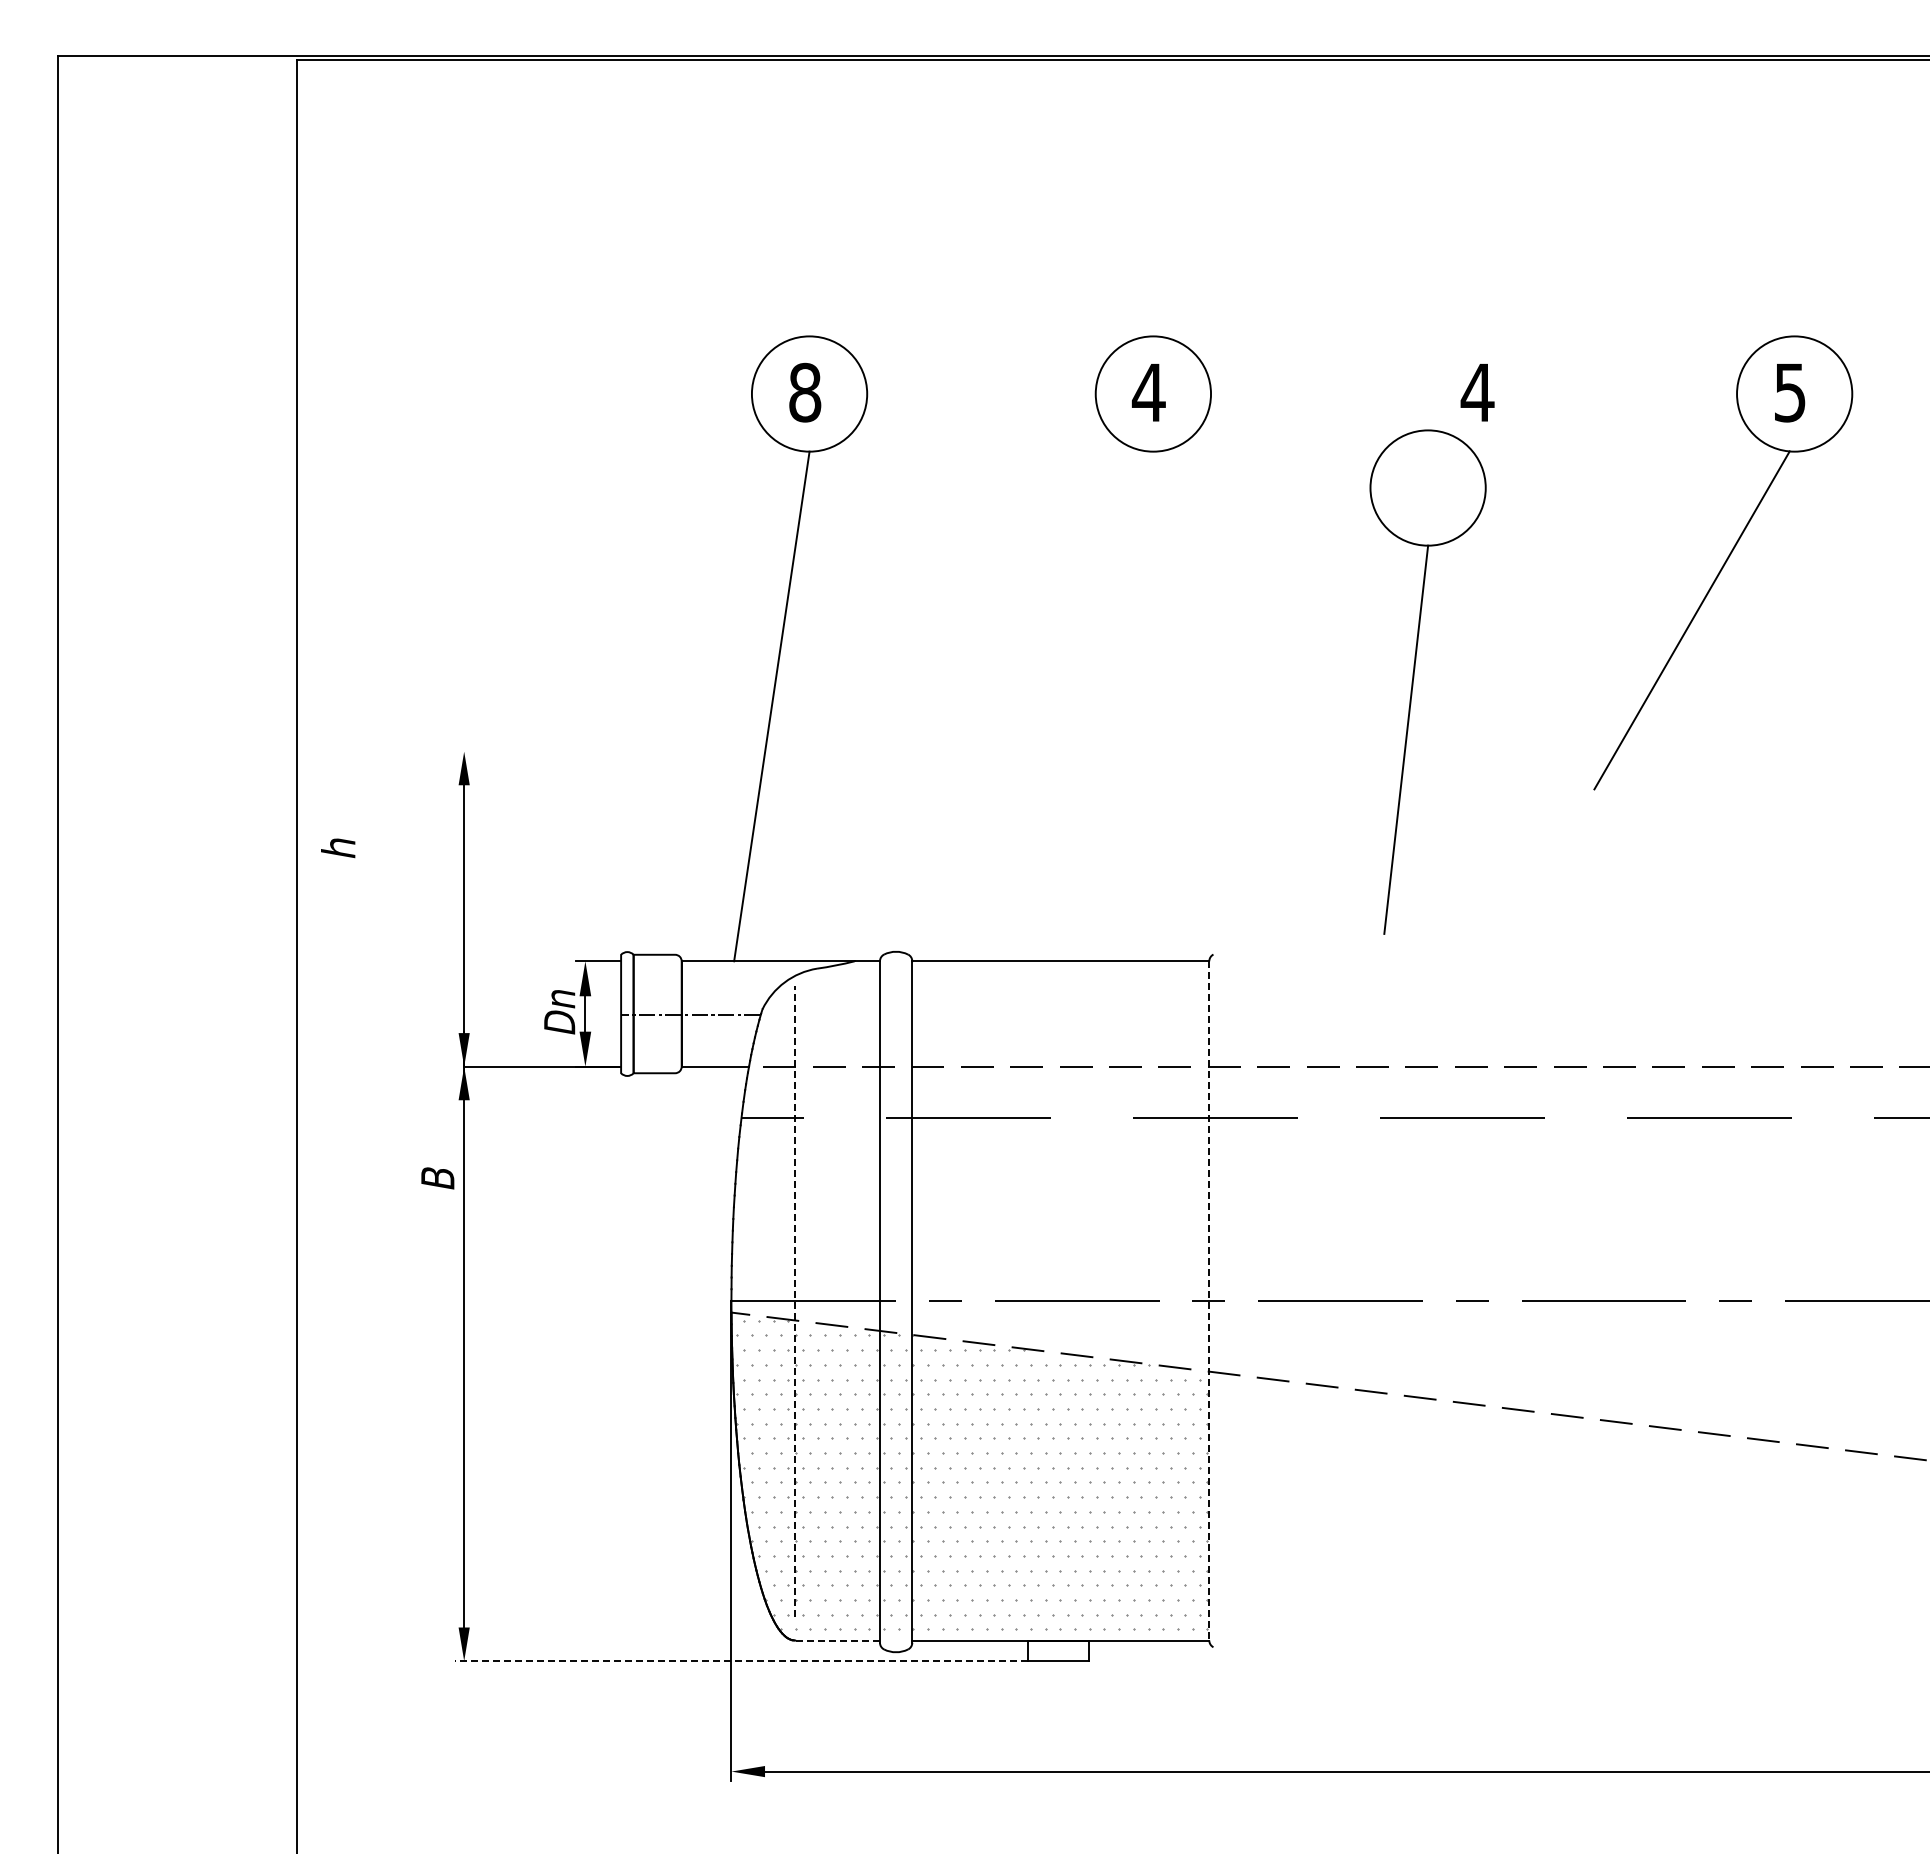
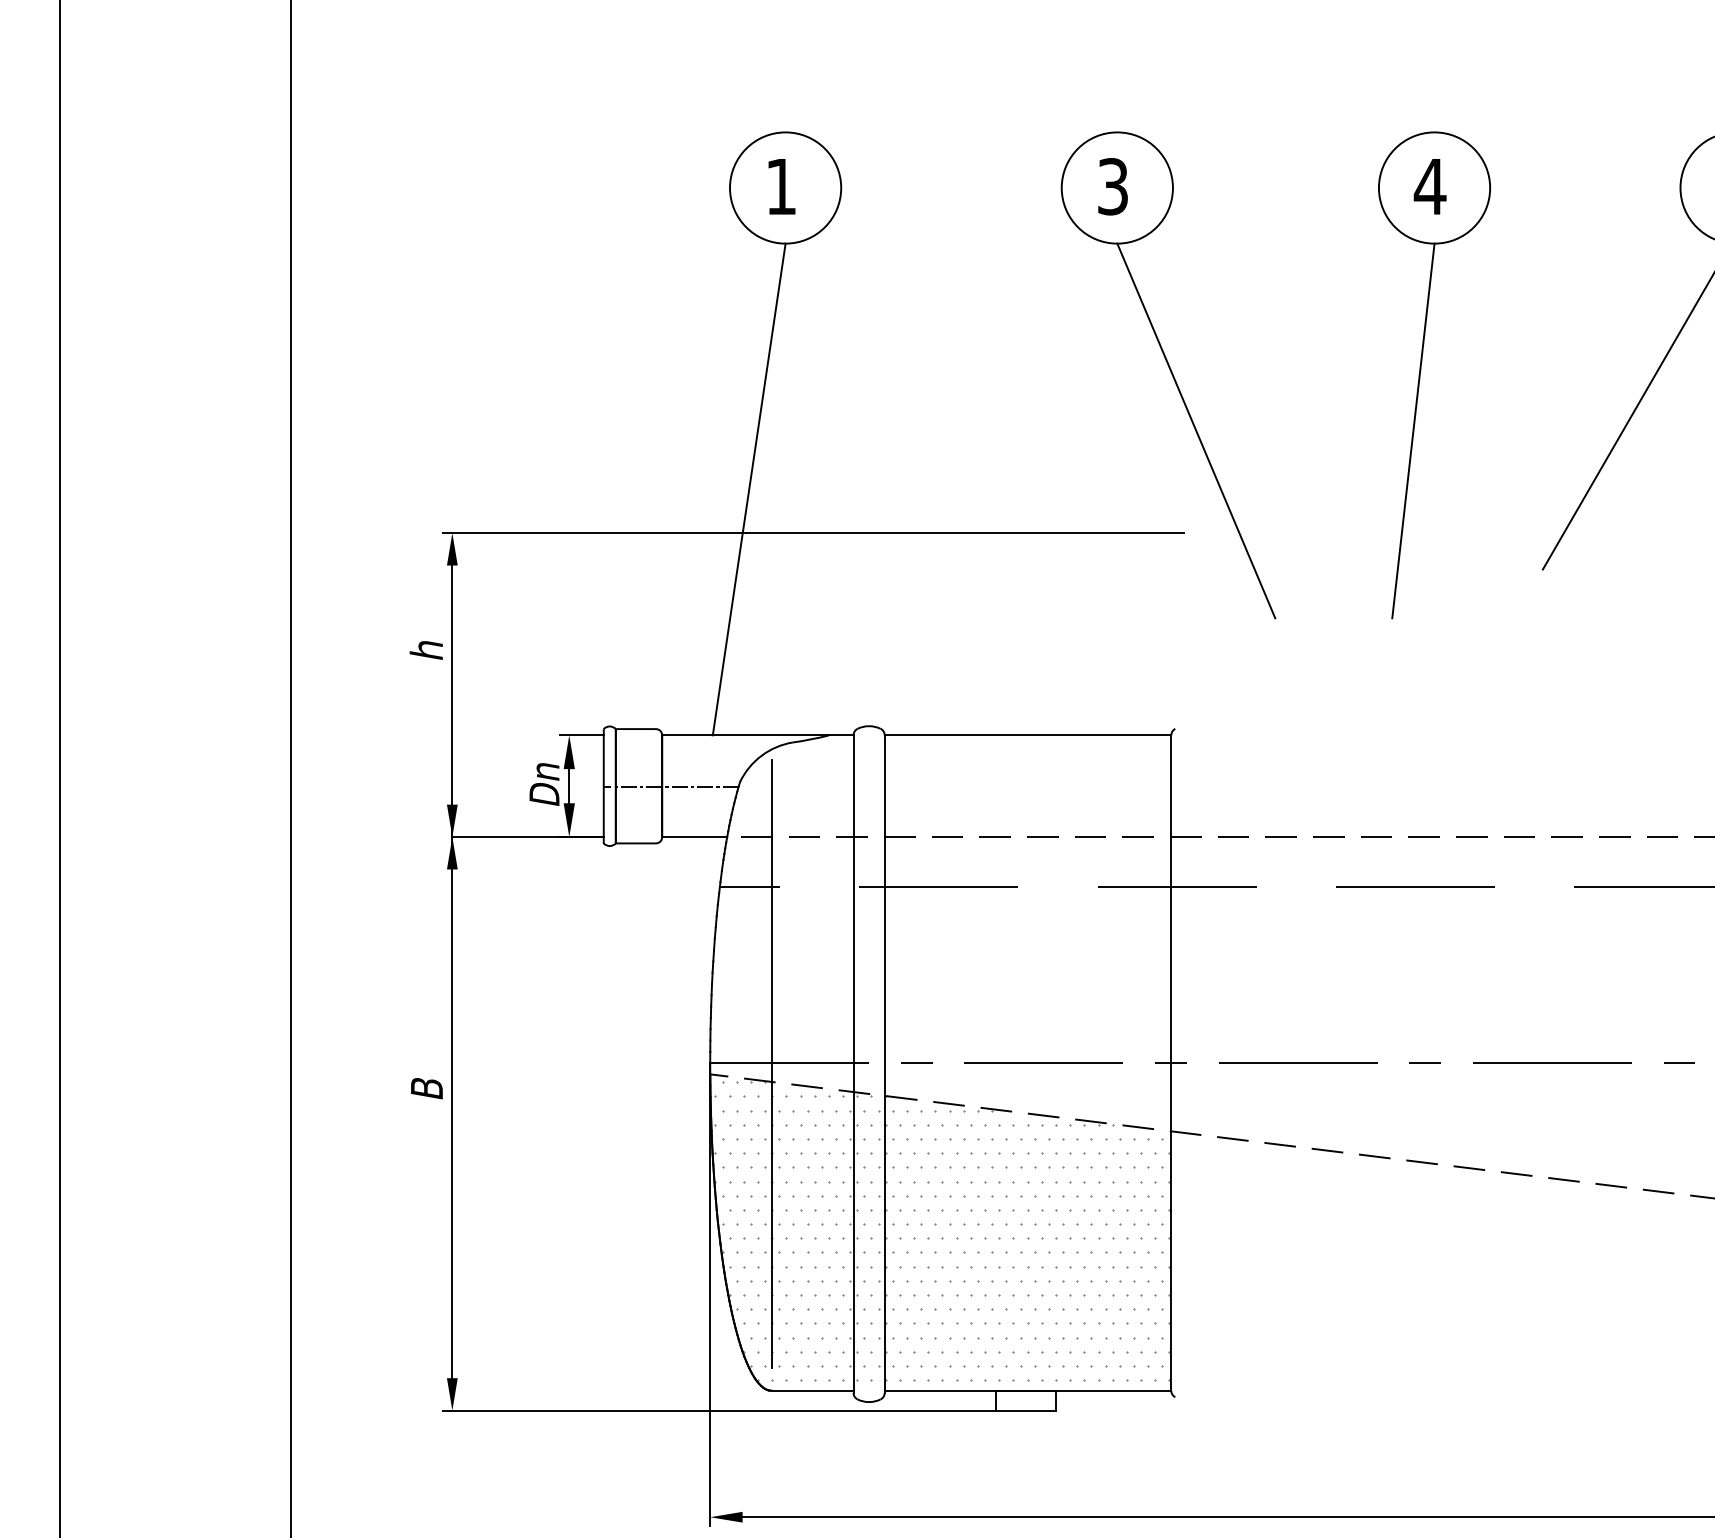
text: (805, 392) -> (781, 186), 8 -> 1
text: (1148, 392) -> (1112, 186), 4 -> 3
line: (1235, 645) -> (1196, 430), added
part: (1414, 677) -> (1421, 370), moved
line: (838, 751) -> (813, 532), added
text: (338, 848) -> (426, 650), moved
text: (437, 1178) -> (426, 1088), moved
line: (1209, 1300) -> (1171, 1062), dashed -> solid
line: (795, 1301) -> (772, 1063), dashed -> solid
line: (837, 1640) -> (812, 1390), dashed -> solid
line: (740, 1661) -> (718, 1411), dashed -> solid

